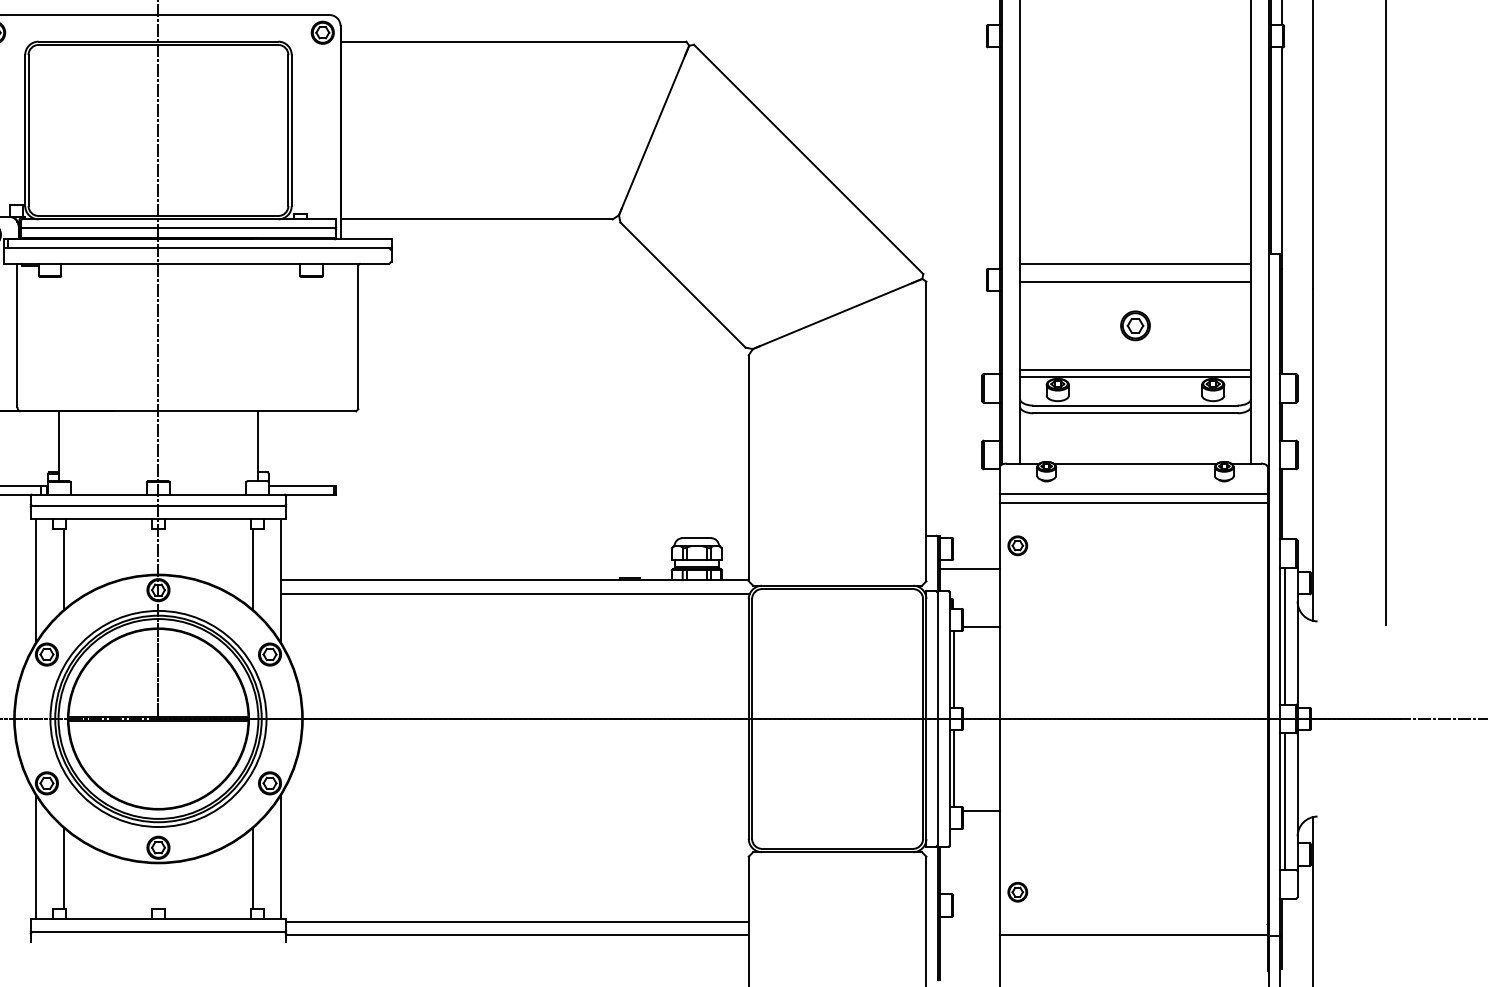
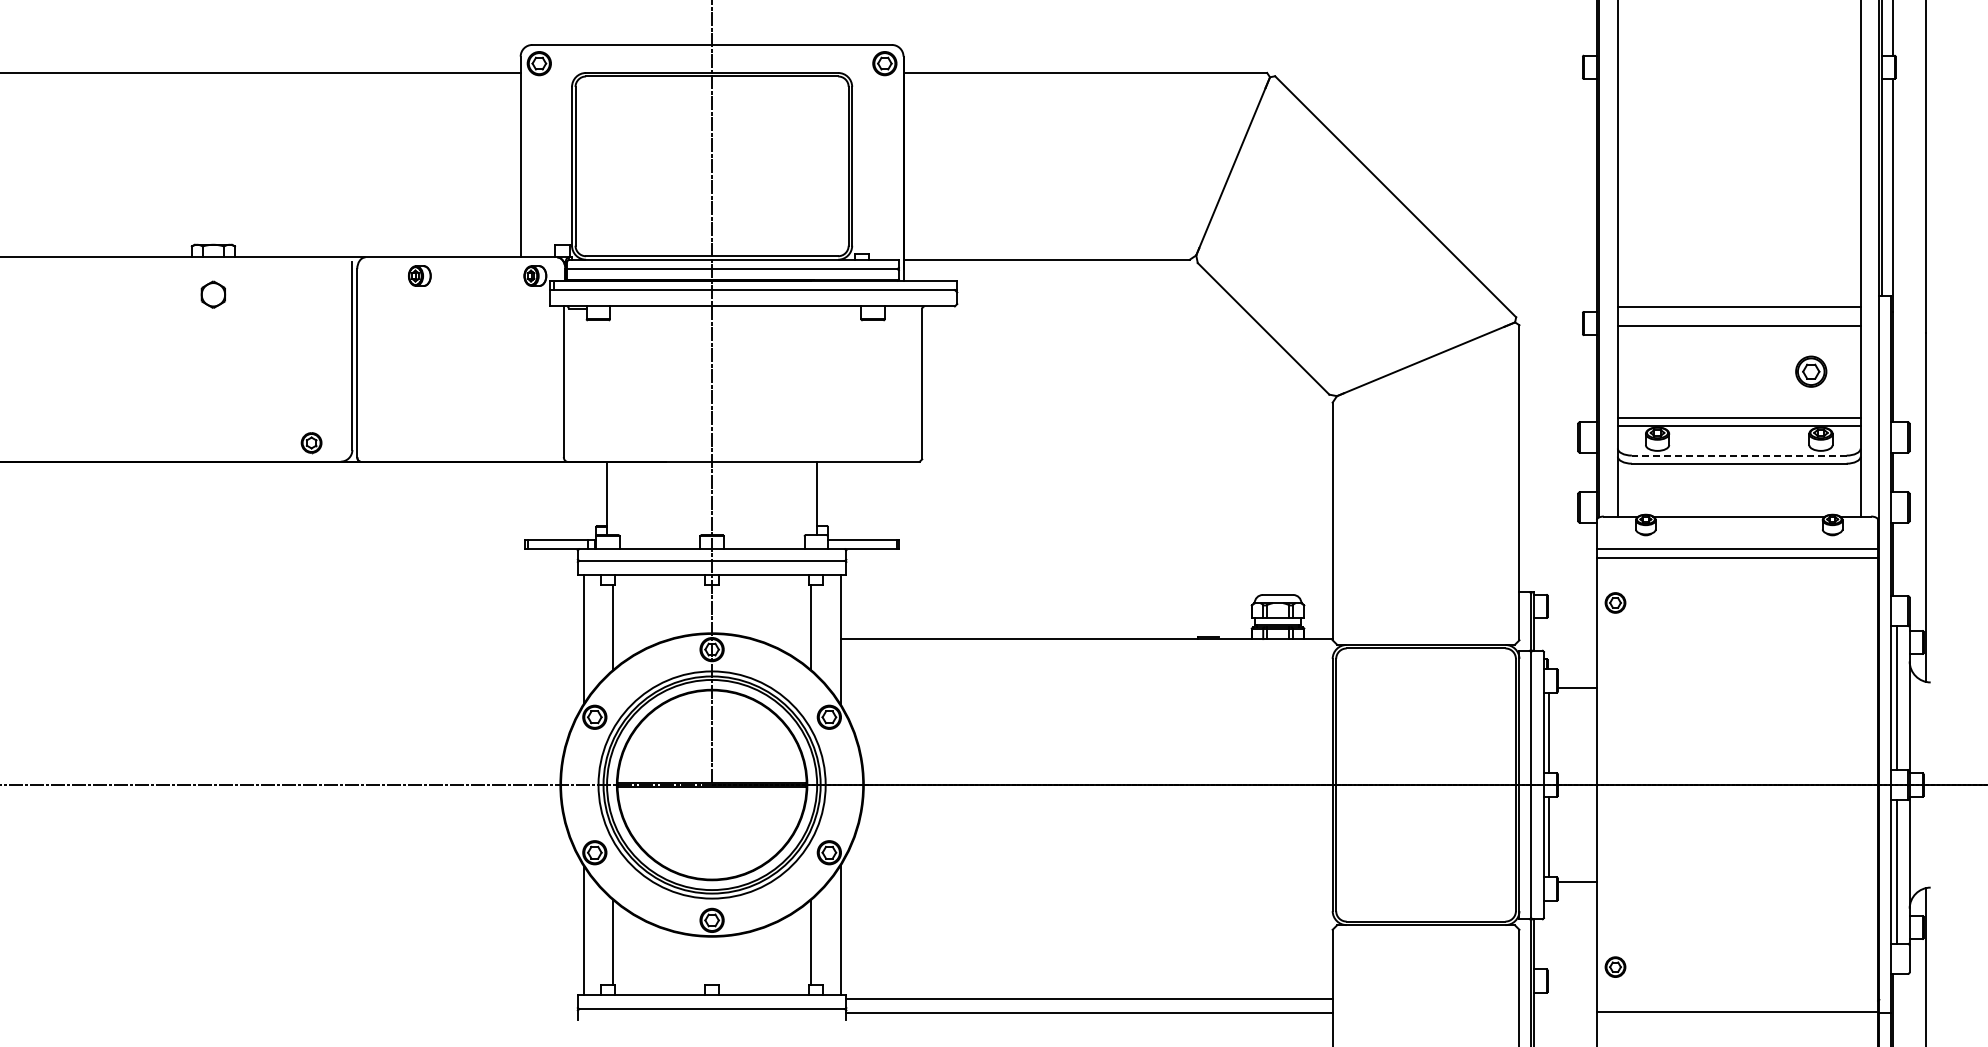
part: (1135, 325) -> (1811, 371), moved
line: (1134, 405) -> (1738, 455), solid -> dashed
line: (969, 569) -> (1564, 627), removed
line: (514, 593) -> (1086, 653), removed

